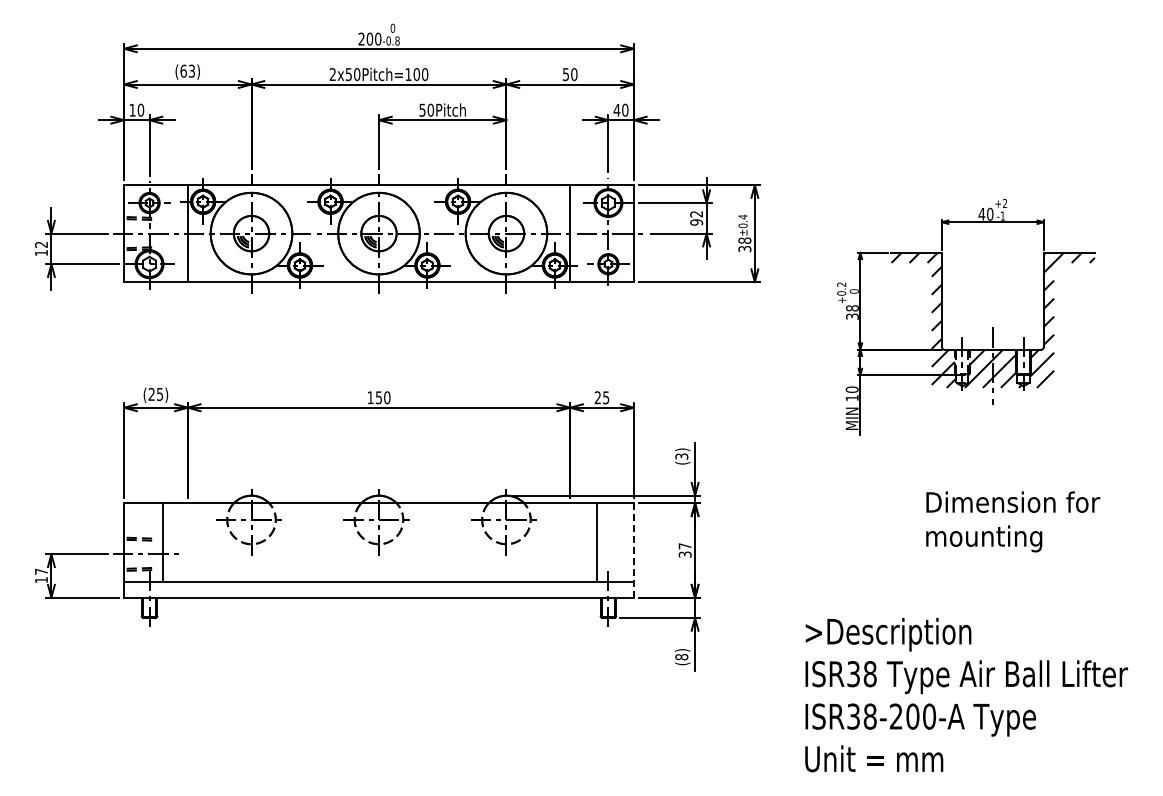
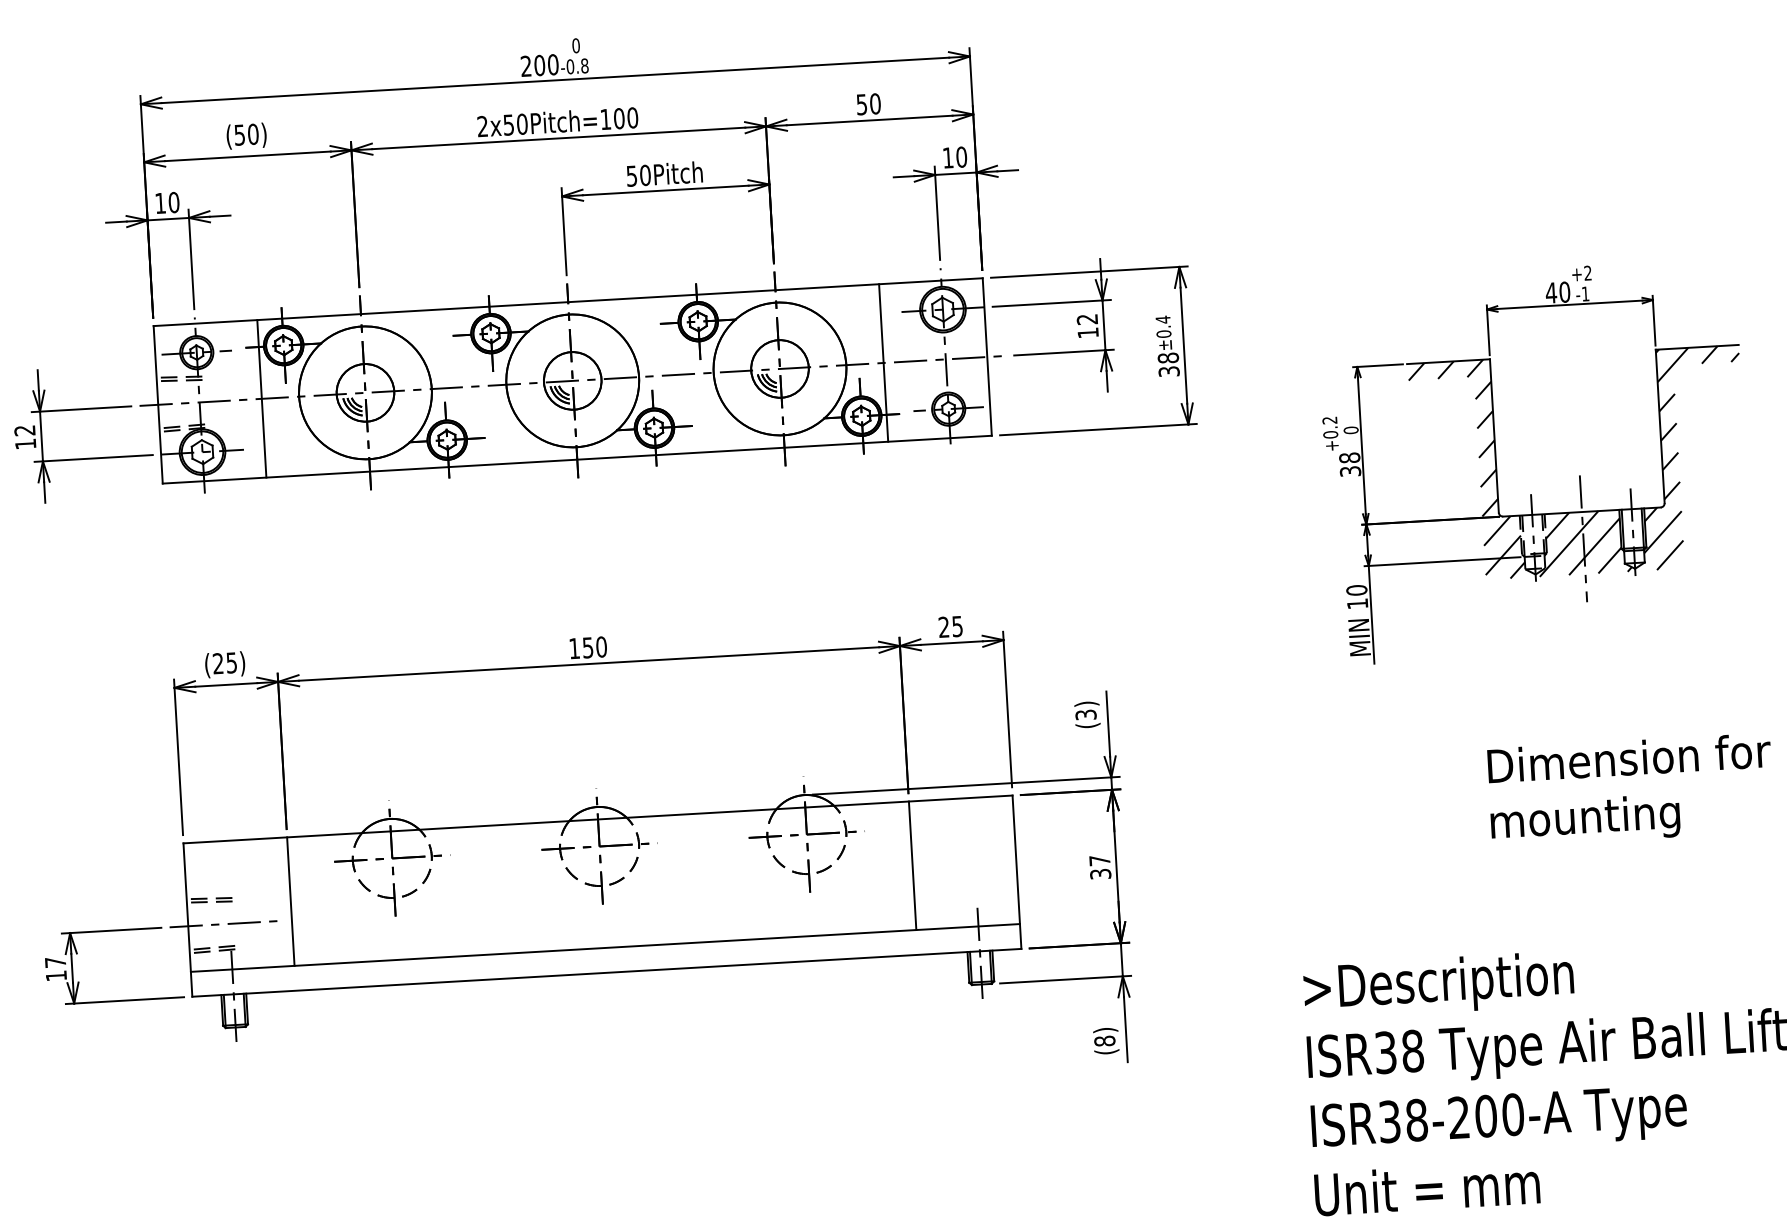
text: (187, 70) -> (246, 133), (63) -> (50)
text: (616, 109) -> (947, 156), 40 -> 10
text: (696, 222) -> (1087, 333), 92 -> 12
line: (162, 542) -> (290, 901), moved
line: (597, 542) -> (913, 865), moved
line: (633, 549) -> (1016, 870), dashed -> solid

